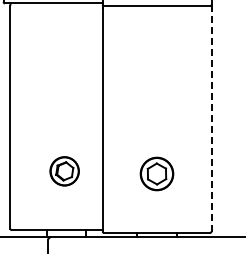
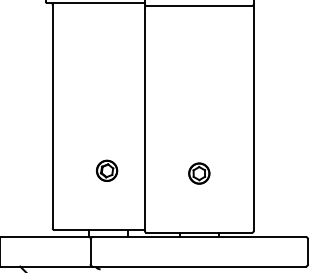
line: (211, 119) -> (253, 119), dashed -> solid
part: (65, 170) -> (107, 170), size x0.71
part: (157, 173) -> (199, 173), size x0.62

